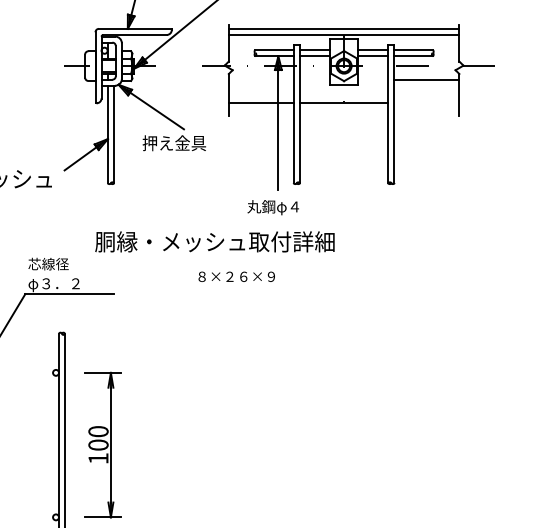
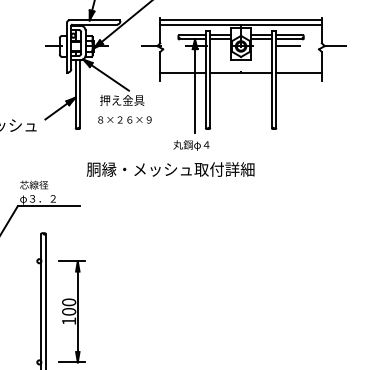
line: (426, 80) -> (298, 72), moved
text: (214, 241) -> (170, 169), moved
text: (236, 276) -> (124, 119), moved

